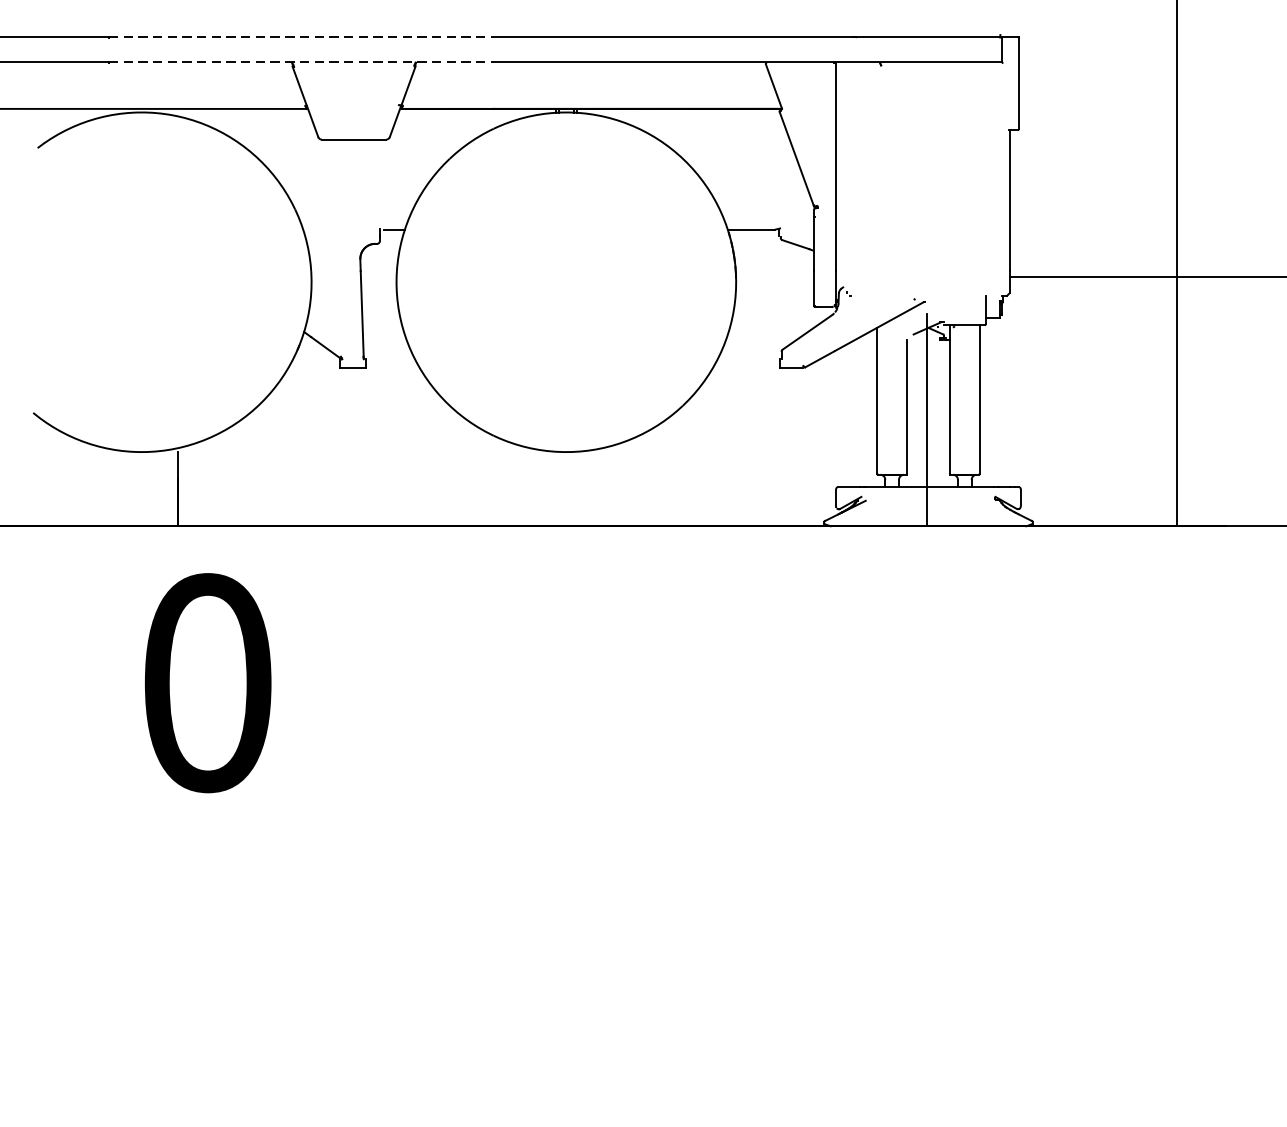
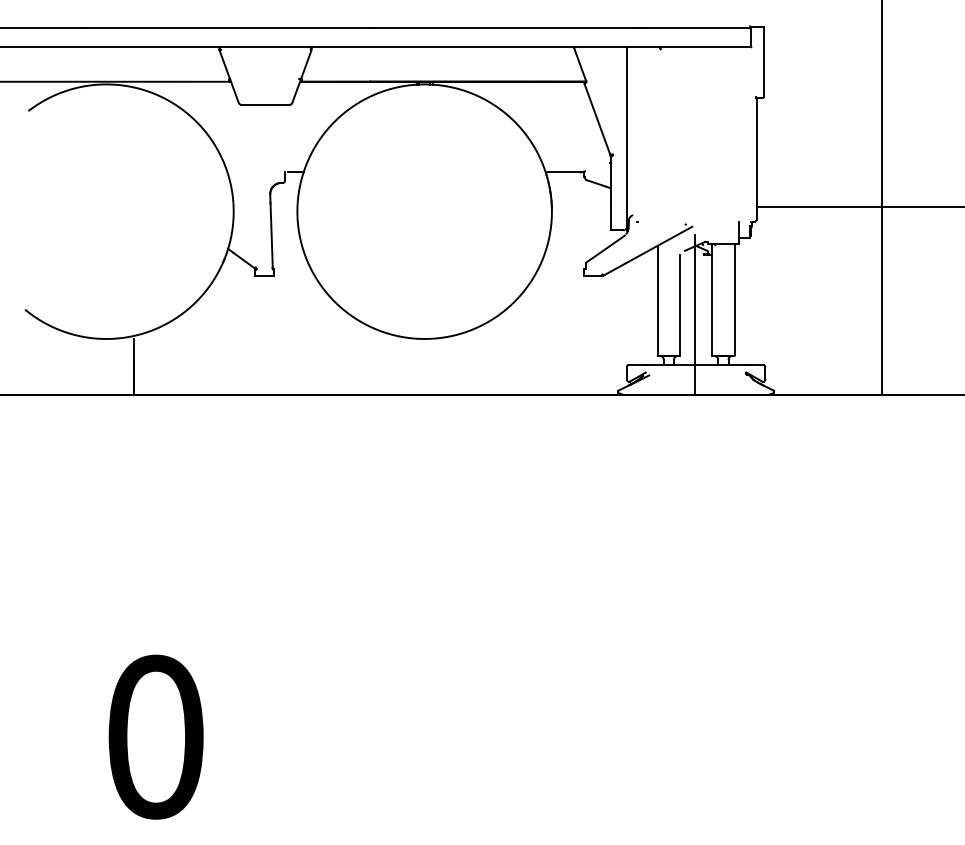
line: (301, 37) -> (226, 28), dashed -> solid
line: (301, 61) -> (226, 46), dashed -> solid
text: (207, 682) -> (155, 736), moved

